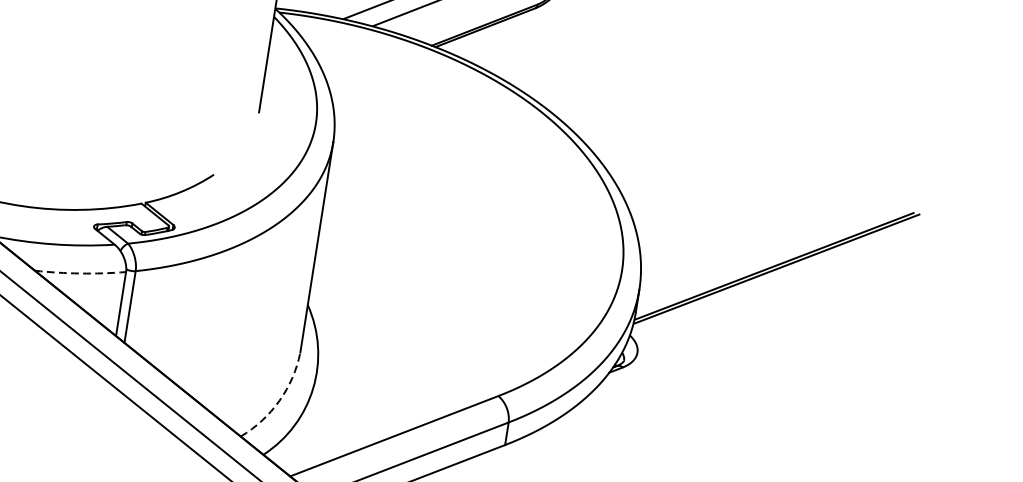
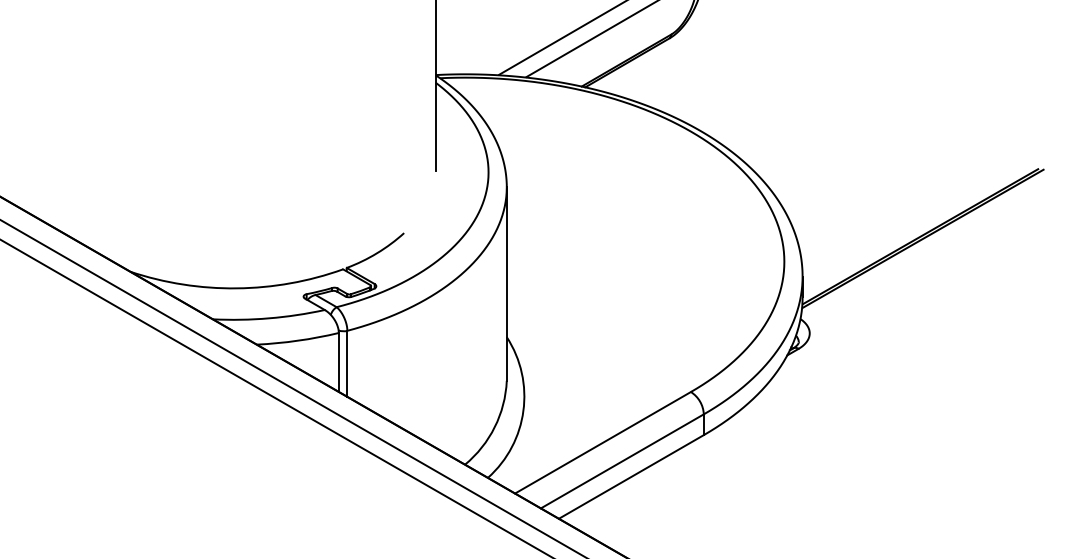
arc: (80, 273) -> (298, 340), dashed -> solid
arc: (279, 401) -> (494, 427), dashed -> solid

